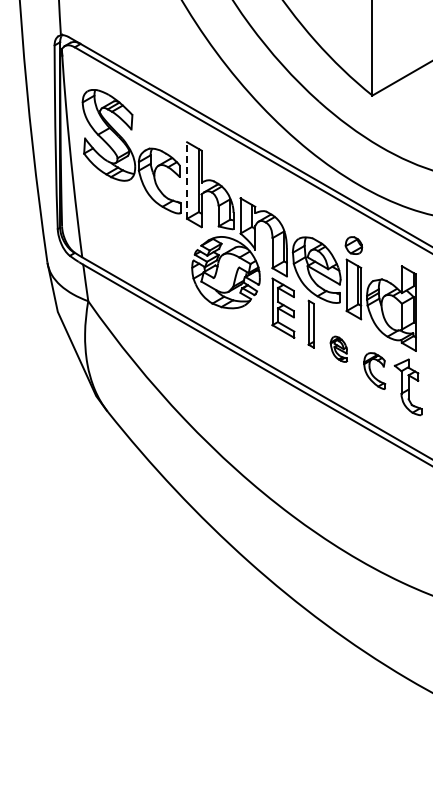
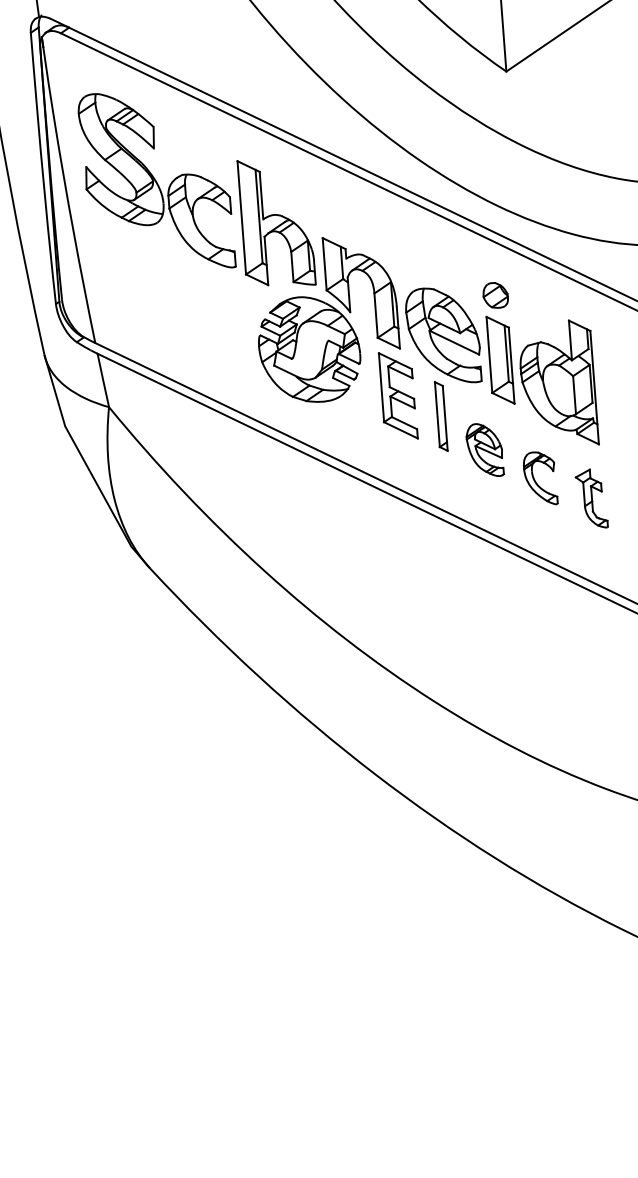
line: (187, 180) -> (242, 217), dashed -> solid
part: (338, 349) -> (484, 450), size x1.43
part: (407, 387) -> (590, 499), size x0.71

